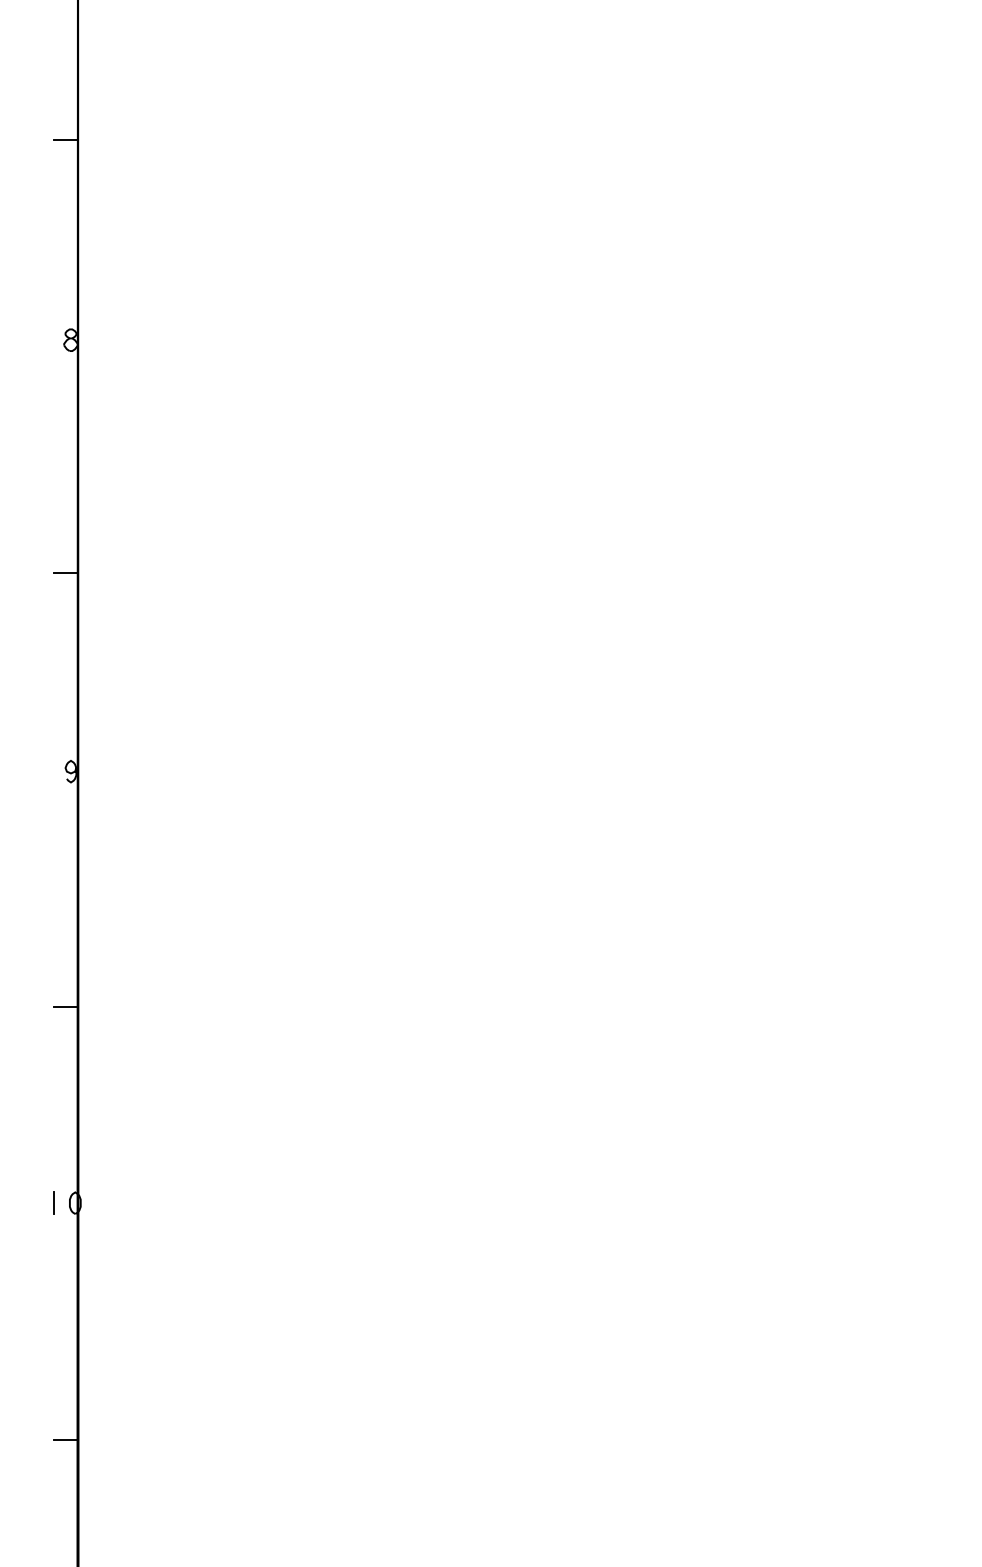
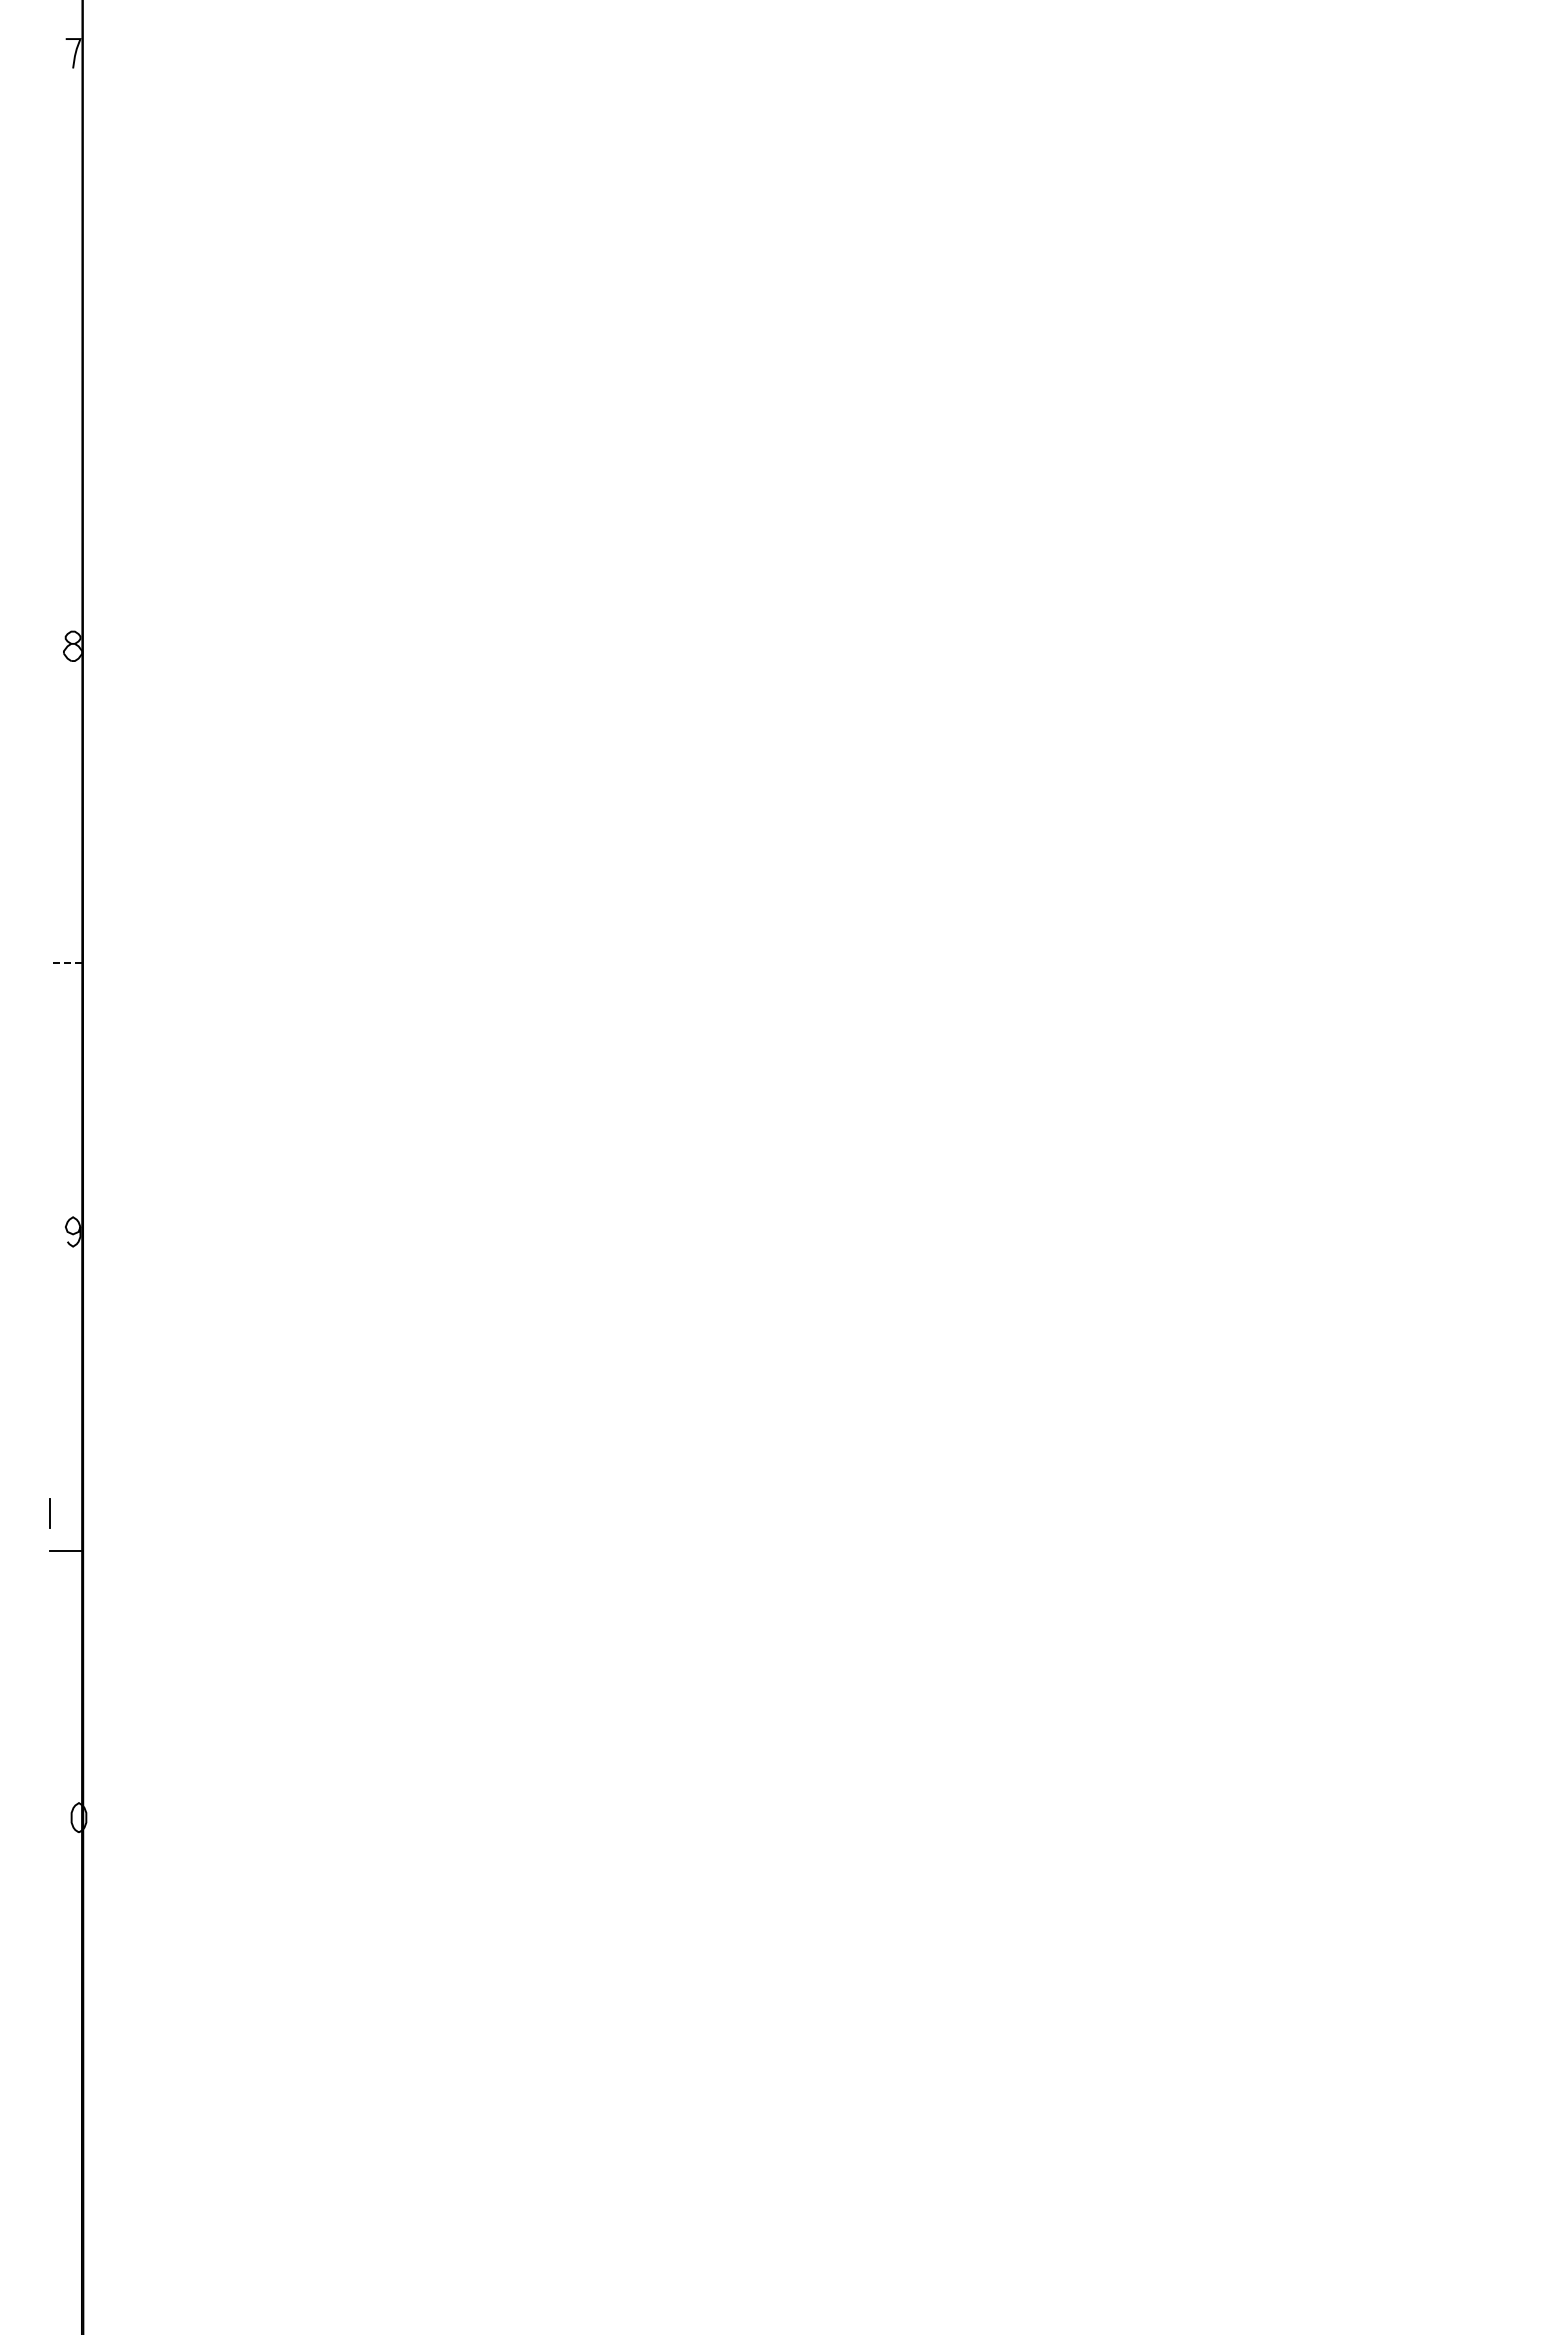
line: (65, 139) -> (65, 374), removed
line: (66, 573) -> (66, 962), solid -> dashed
line: (53, 1203) -> (49, 1513), moved
line: (65, 1439) -> (65, 2138), removed

